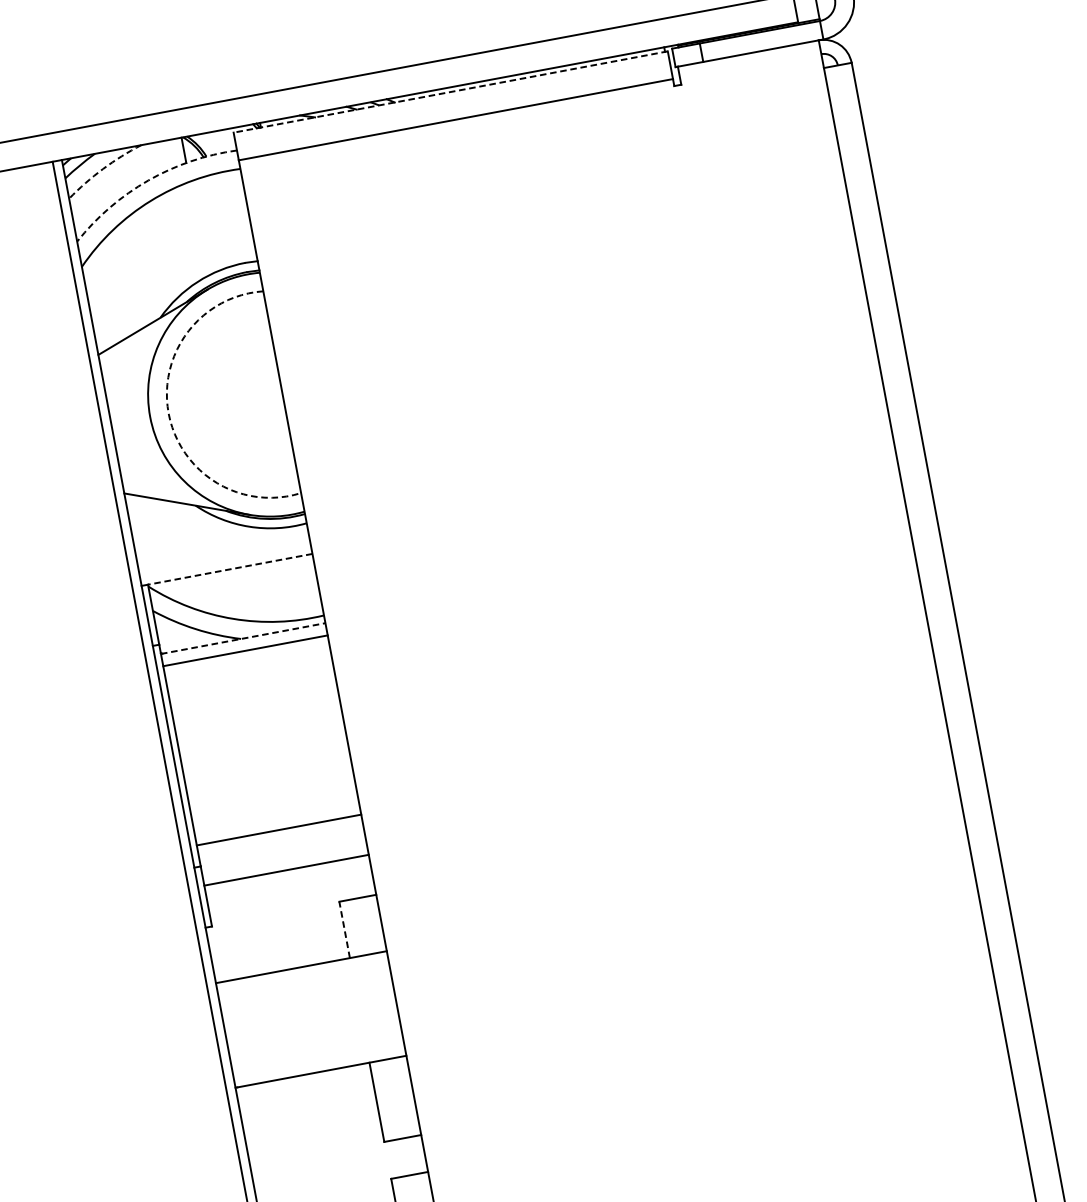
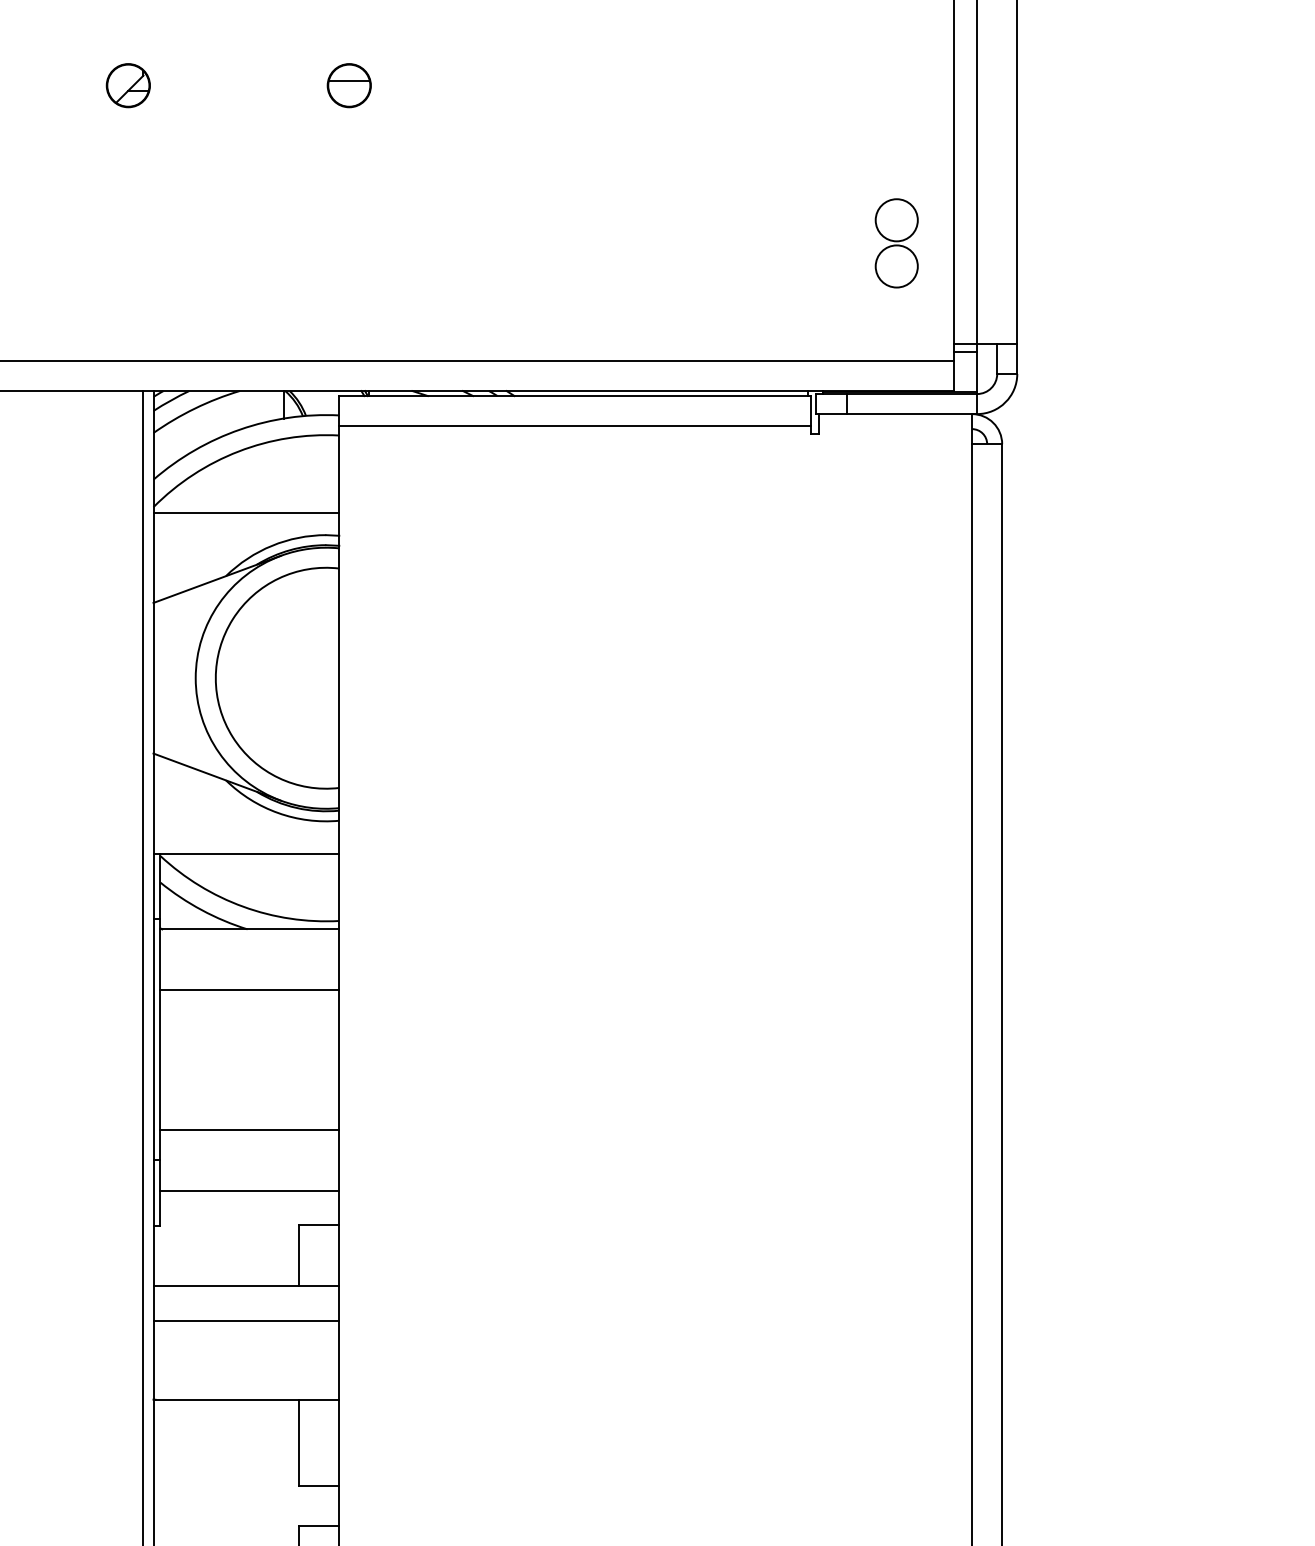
line: (450, 92) -> (574, 396), dashed -> solid
arc: (103, 168) -> (195, 408), dashed -> solid
arc: (148, 180) -> (240, 429), dashed -> solid
line: (168, 255) -> (246, 512), added
arc: (168, 413) -> (215, 678), dashed -> solid
line: (229, 569) -> (249, 854), dashed -> solid
line: (243, 638) -> (250, 929), dashed -> solid
line: (245, 650) -> (249, 989), moved
line: (278, 830) -> (249, 1190), moved
line: (286, 870) -> (249, 1130), moved
line: (344, 929) -> (299, 1255), dashed -> solid
line: (307, 999) -> (246, 1321), added

